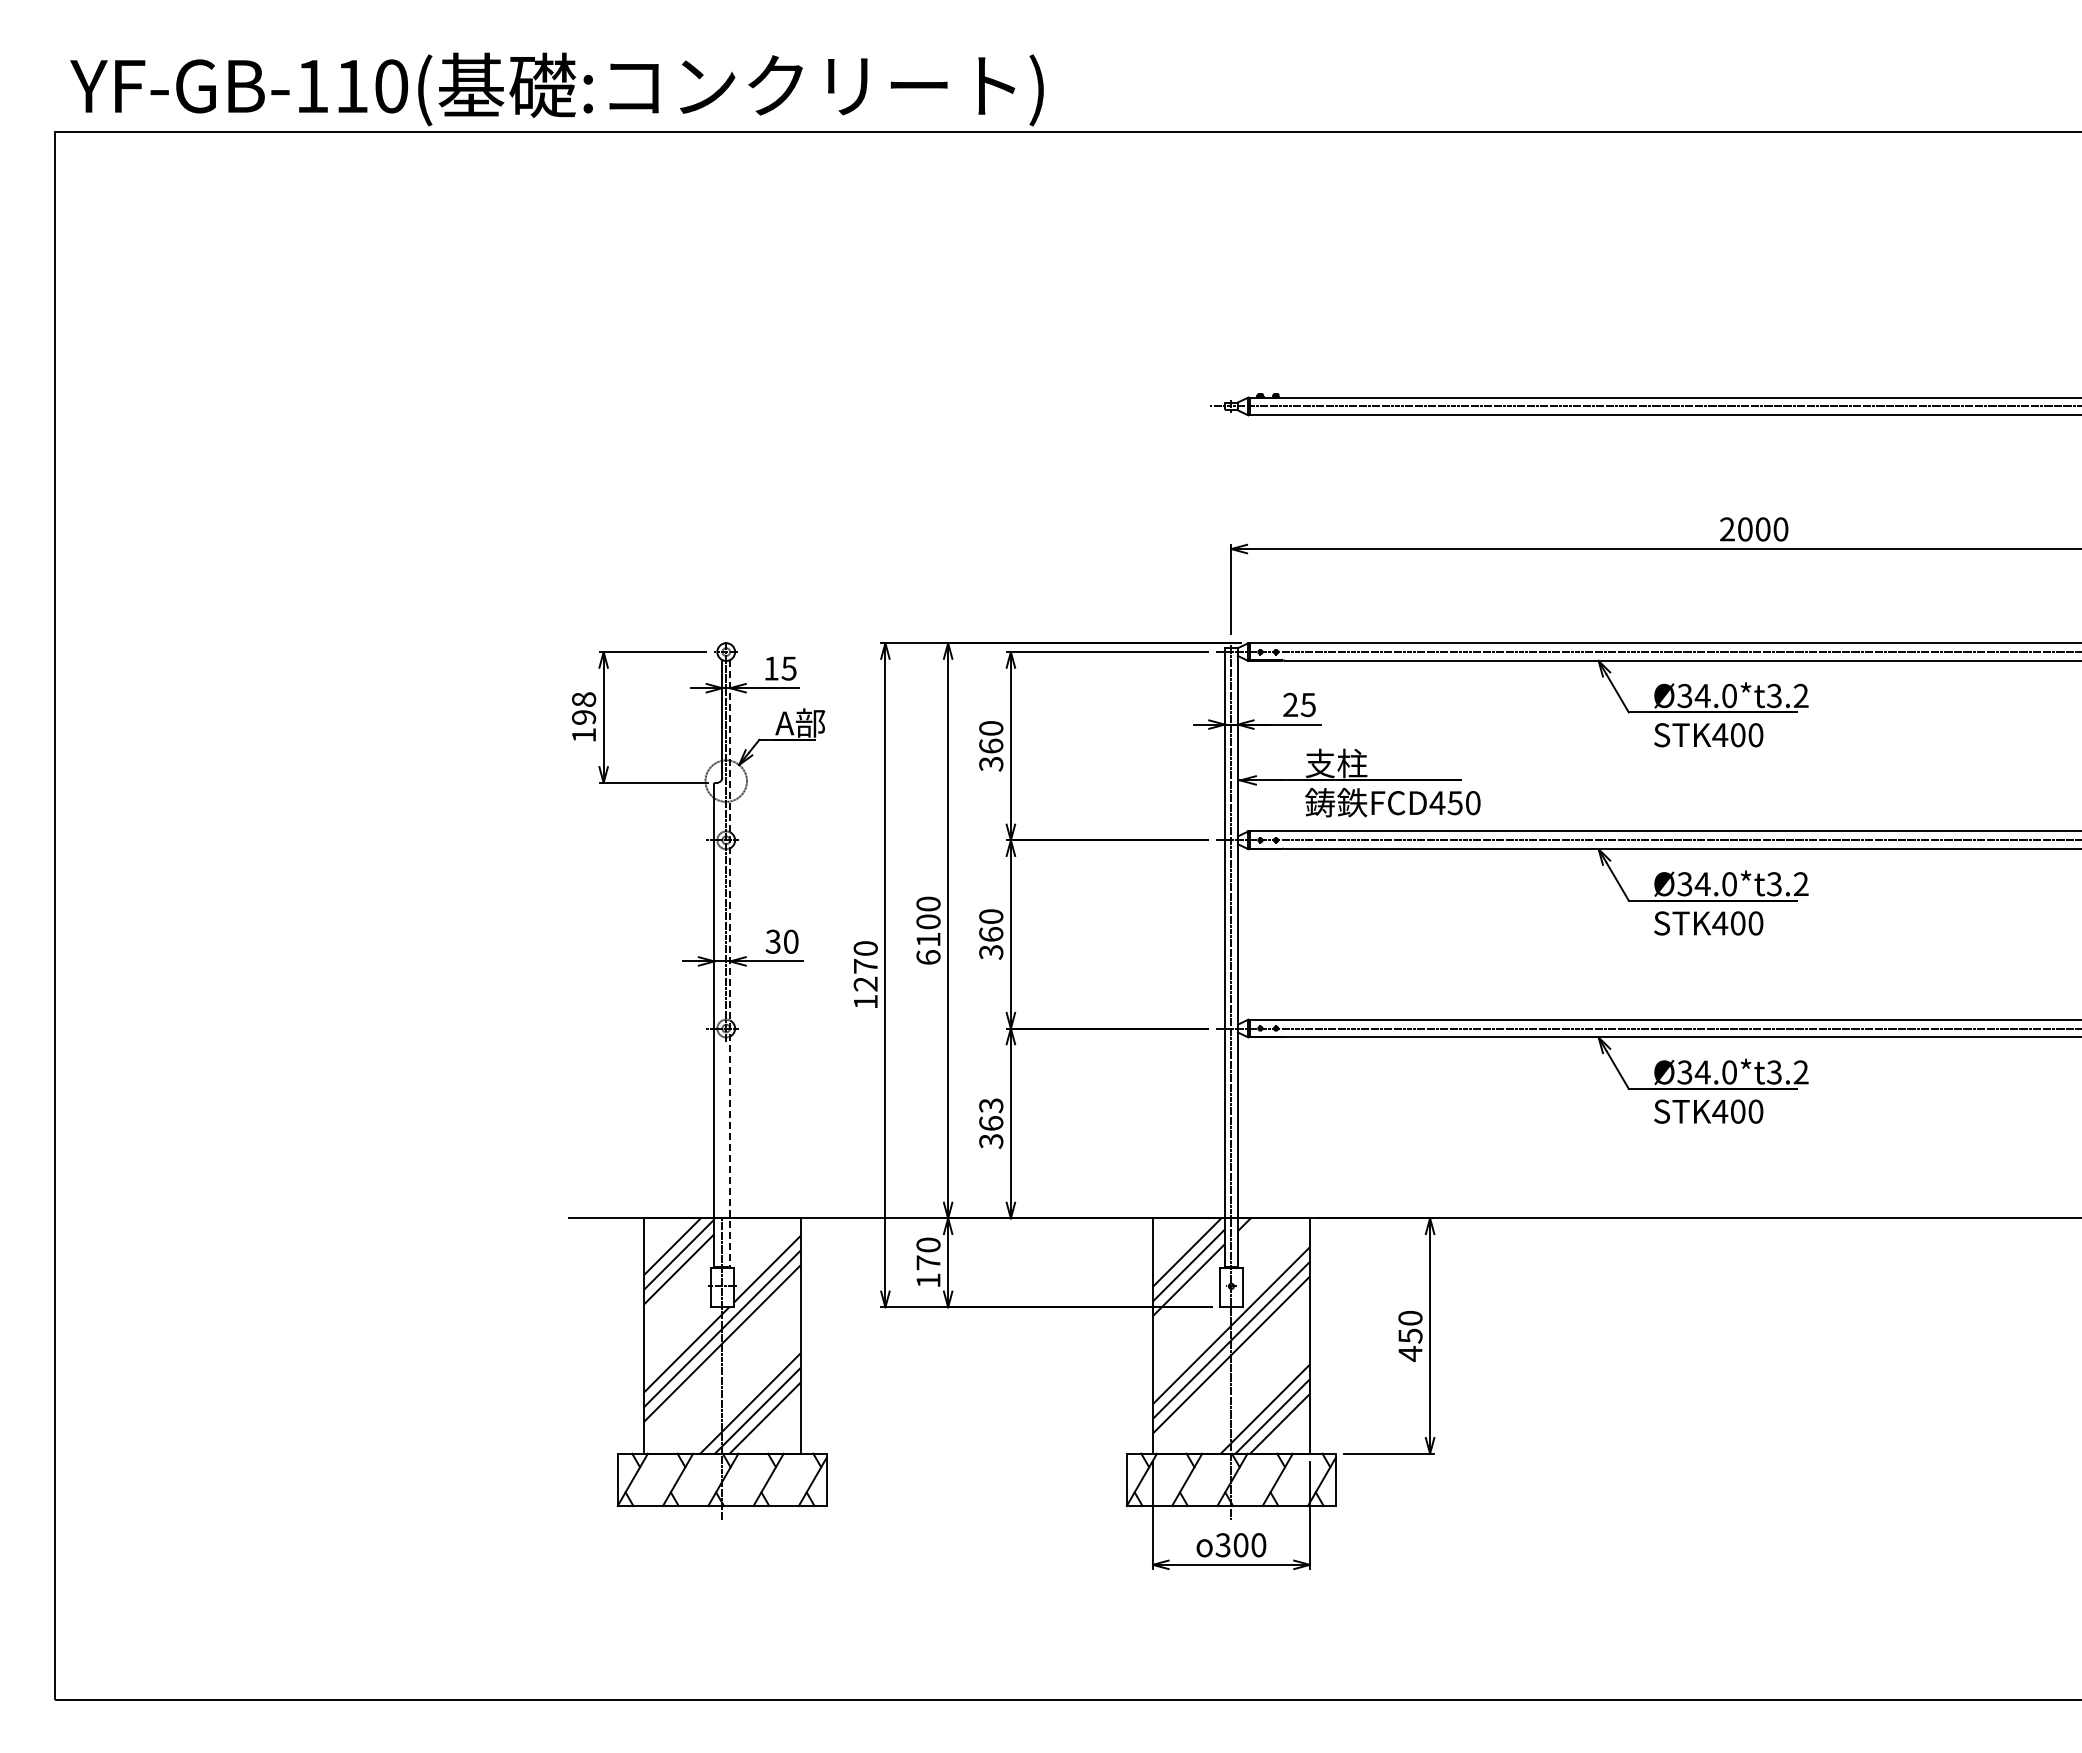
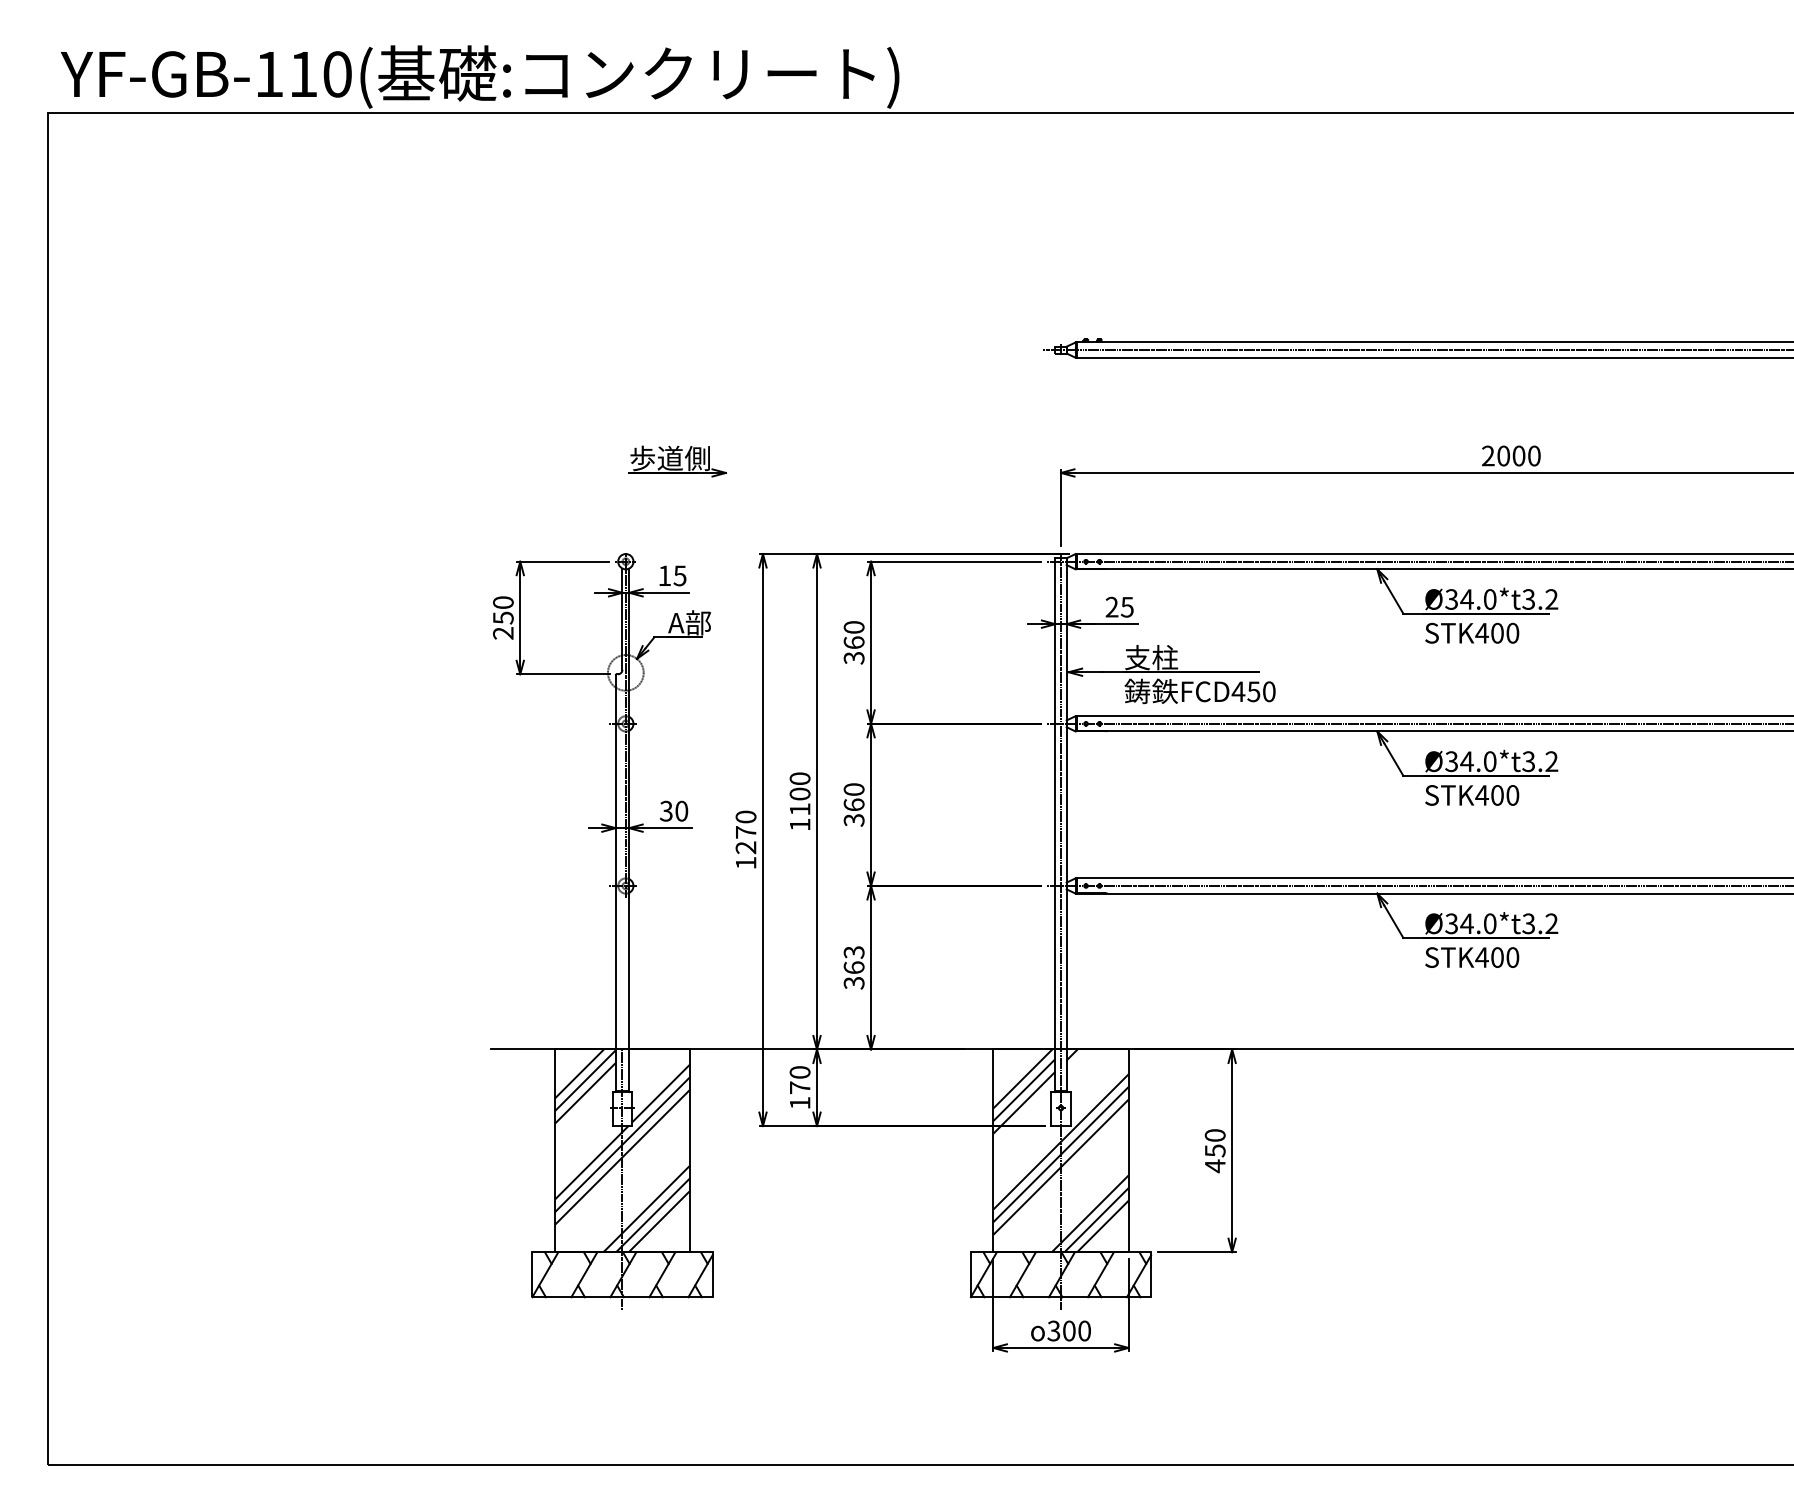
part: (786, 535) -> (677, 461), added
text: (584, 717) -> (503, 618), 198 -> 250
text: (928, 957) -> (800, 824), 6100 -> 1100
line: (730, 964) -> (629, 830), dashed -> solid

